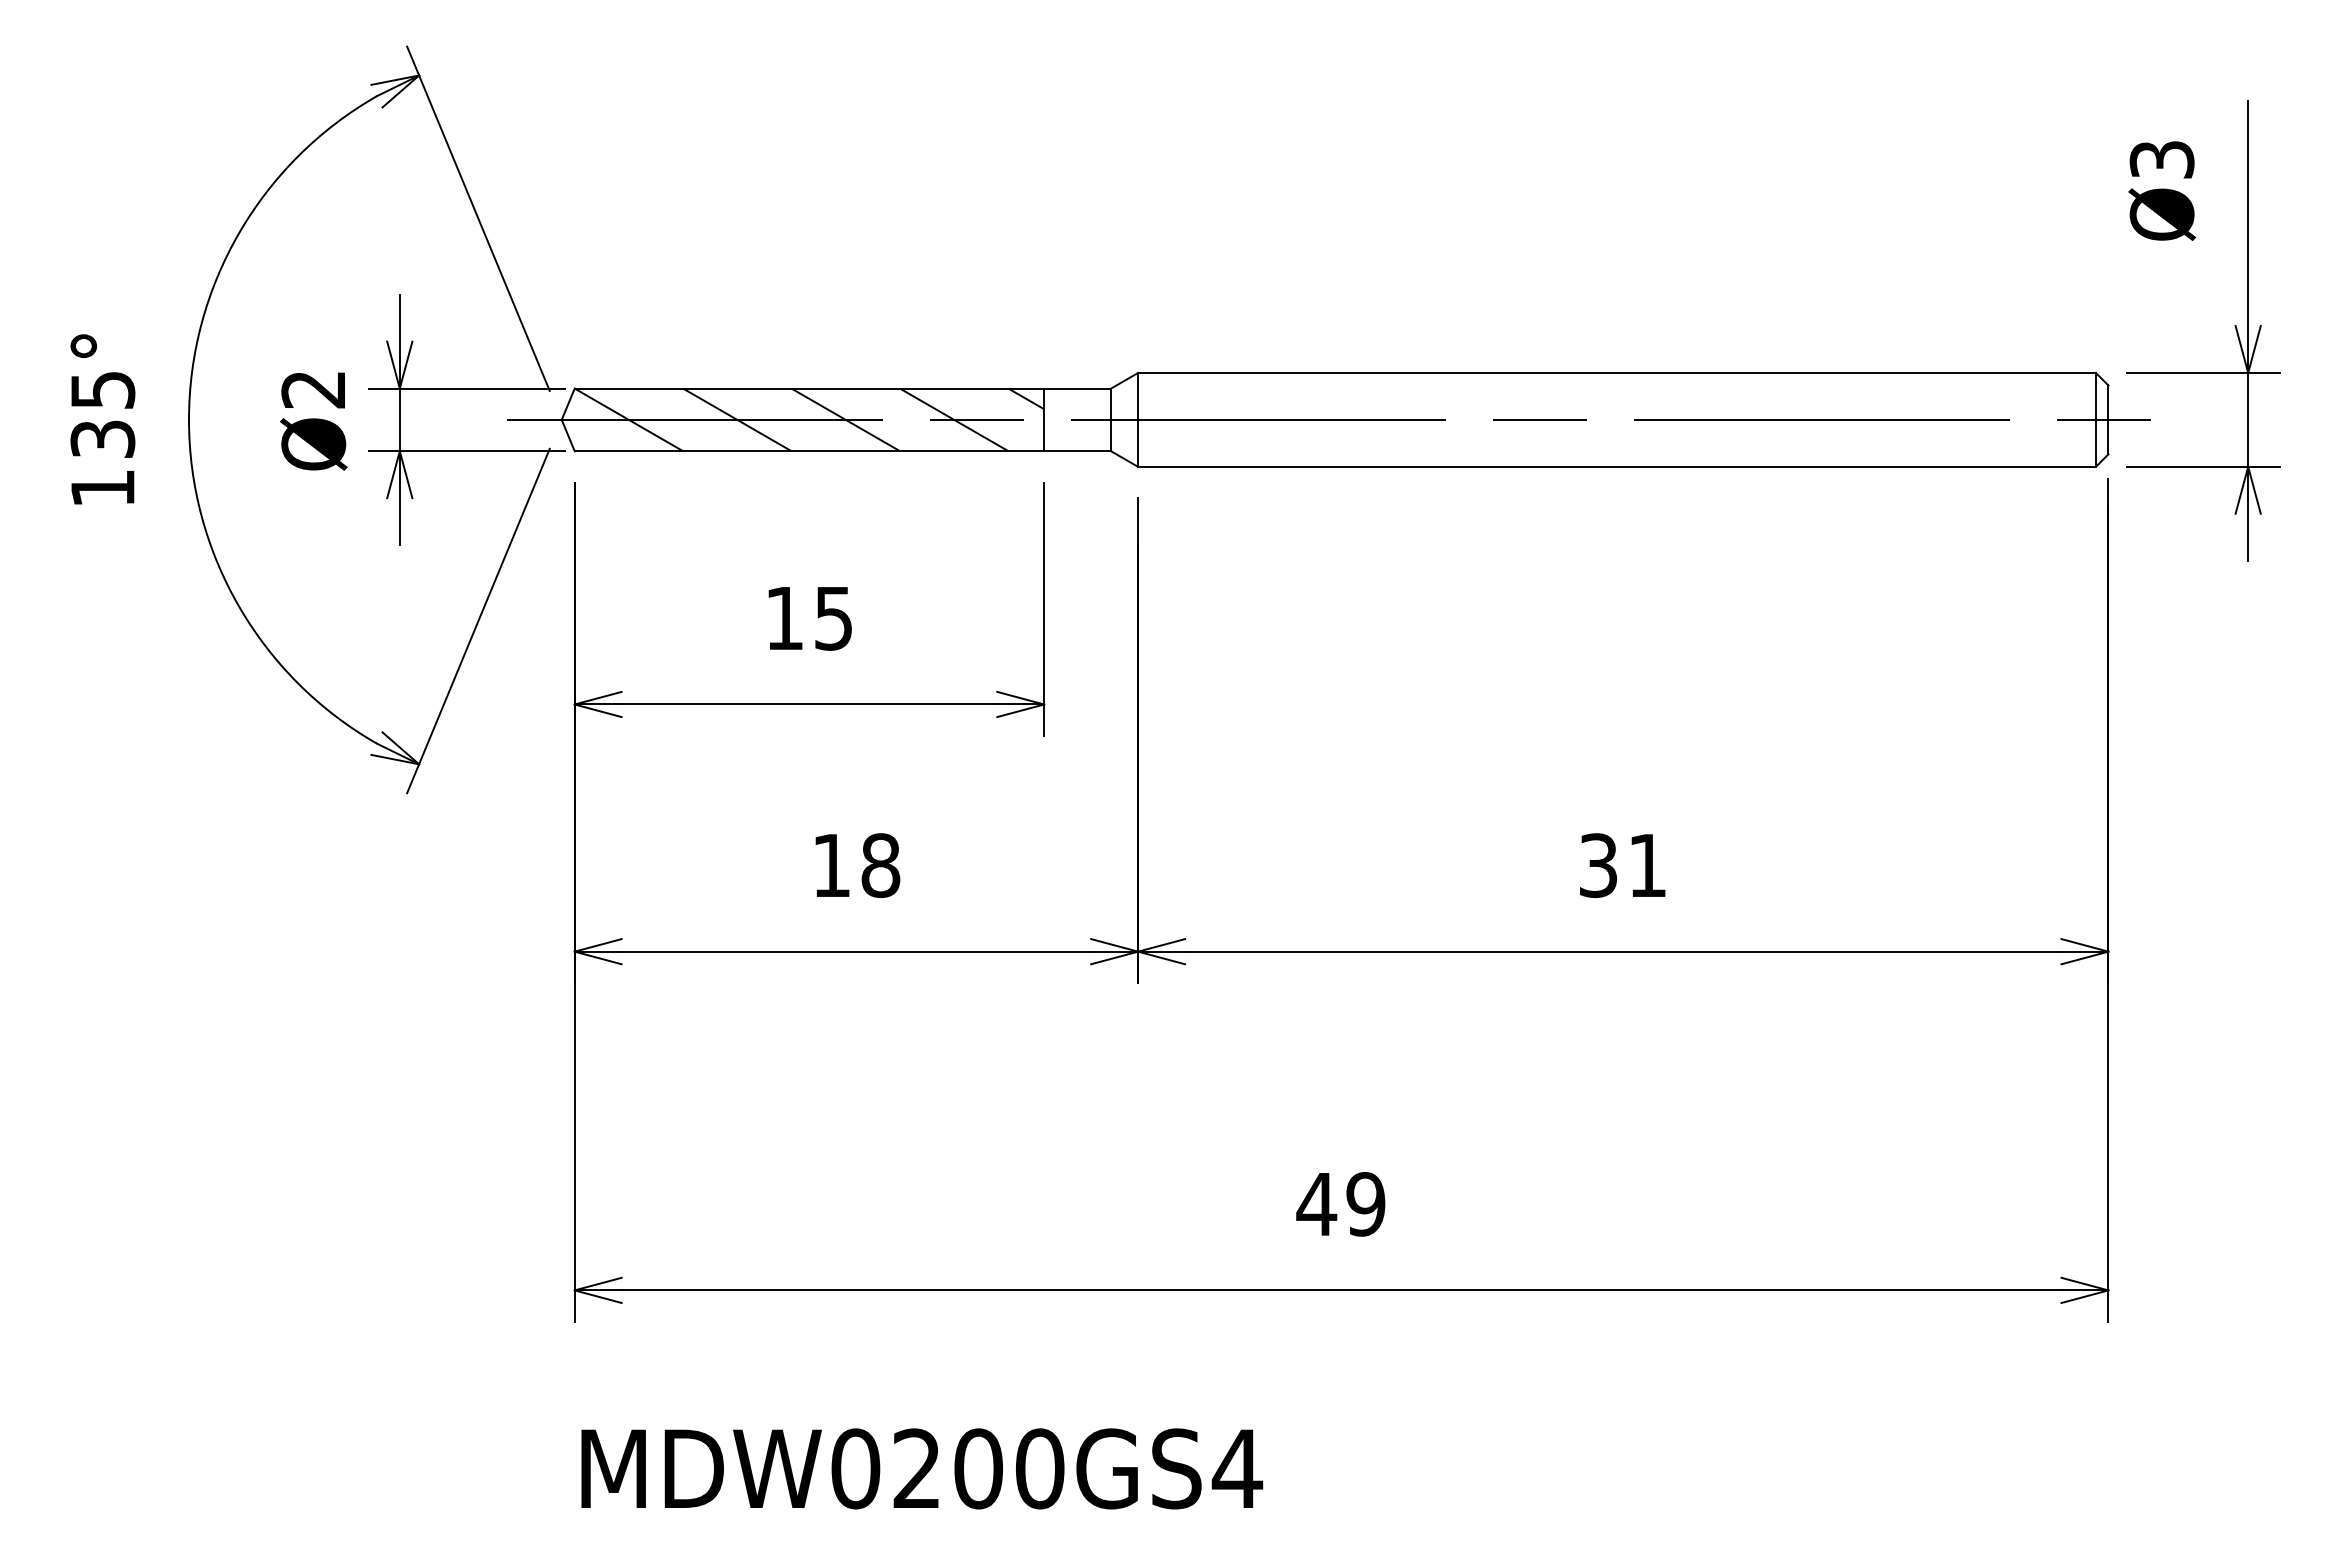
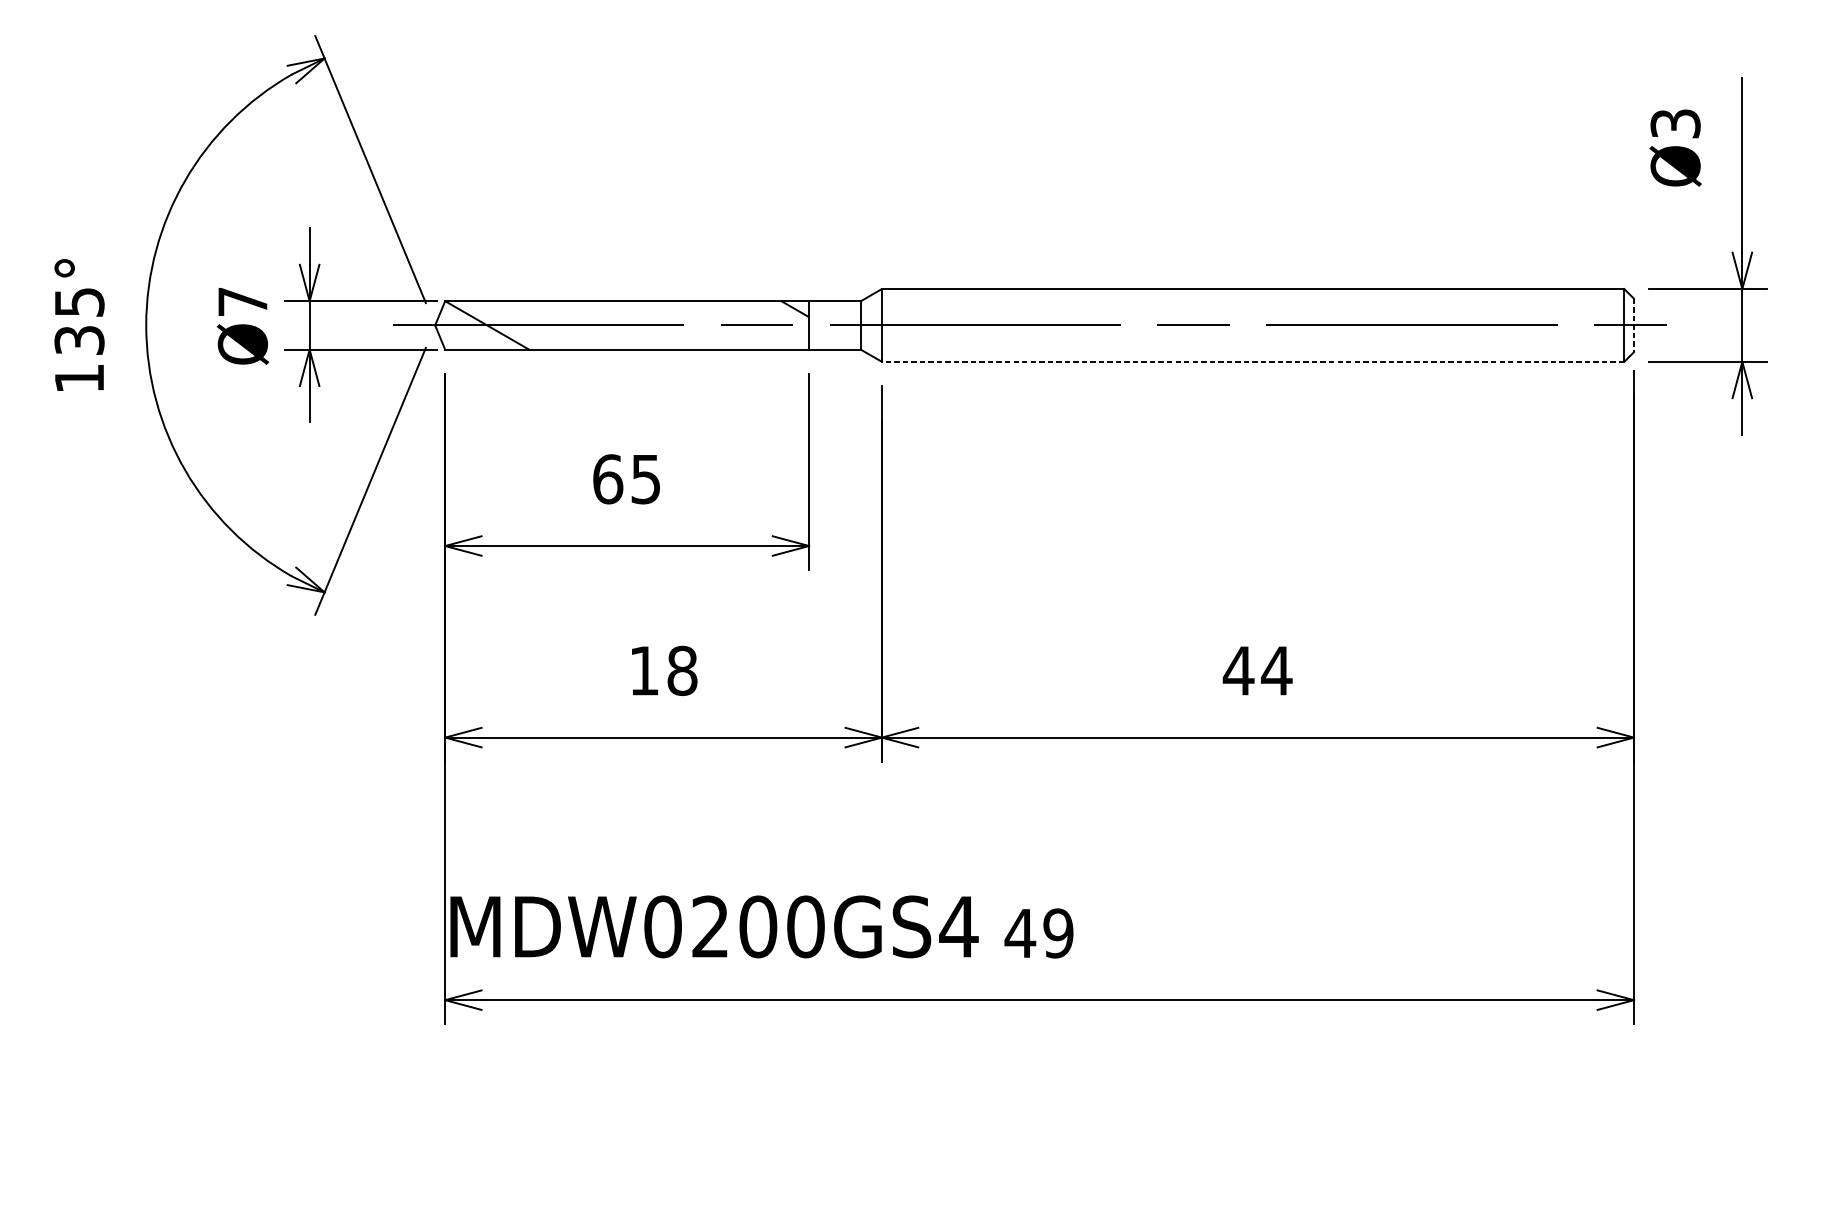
text: (312, 389) -> (241, 301), Ø2 -> Ø7
line: (737, 419) -> (571, 325), removed
line: (845, 419) -> (655, 325), removed
line: (954, 419) -> (739, 325), removed
line: (2108, 420) -> (1634, 325), solid -> dashed
line: (1617, 466) -> (1253, 361), solid -> dashed
text: (784, 618) -> (607, 479), 15 -> 65
text: (1623, 865) -> (1258, 670), 31 -> 44
text: (922, 1468) -> (714, 926), moved

